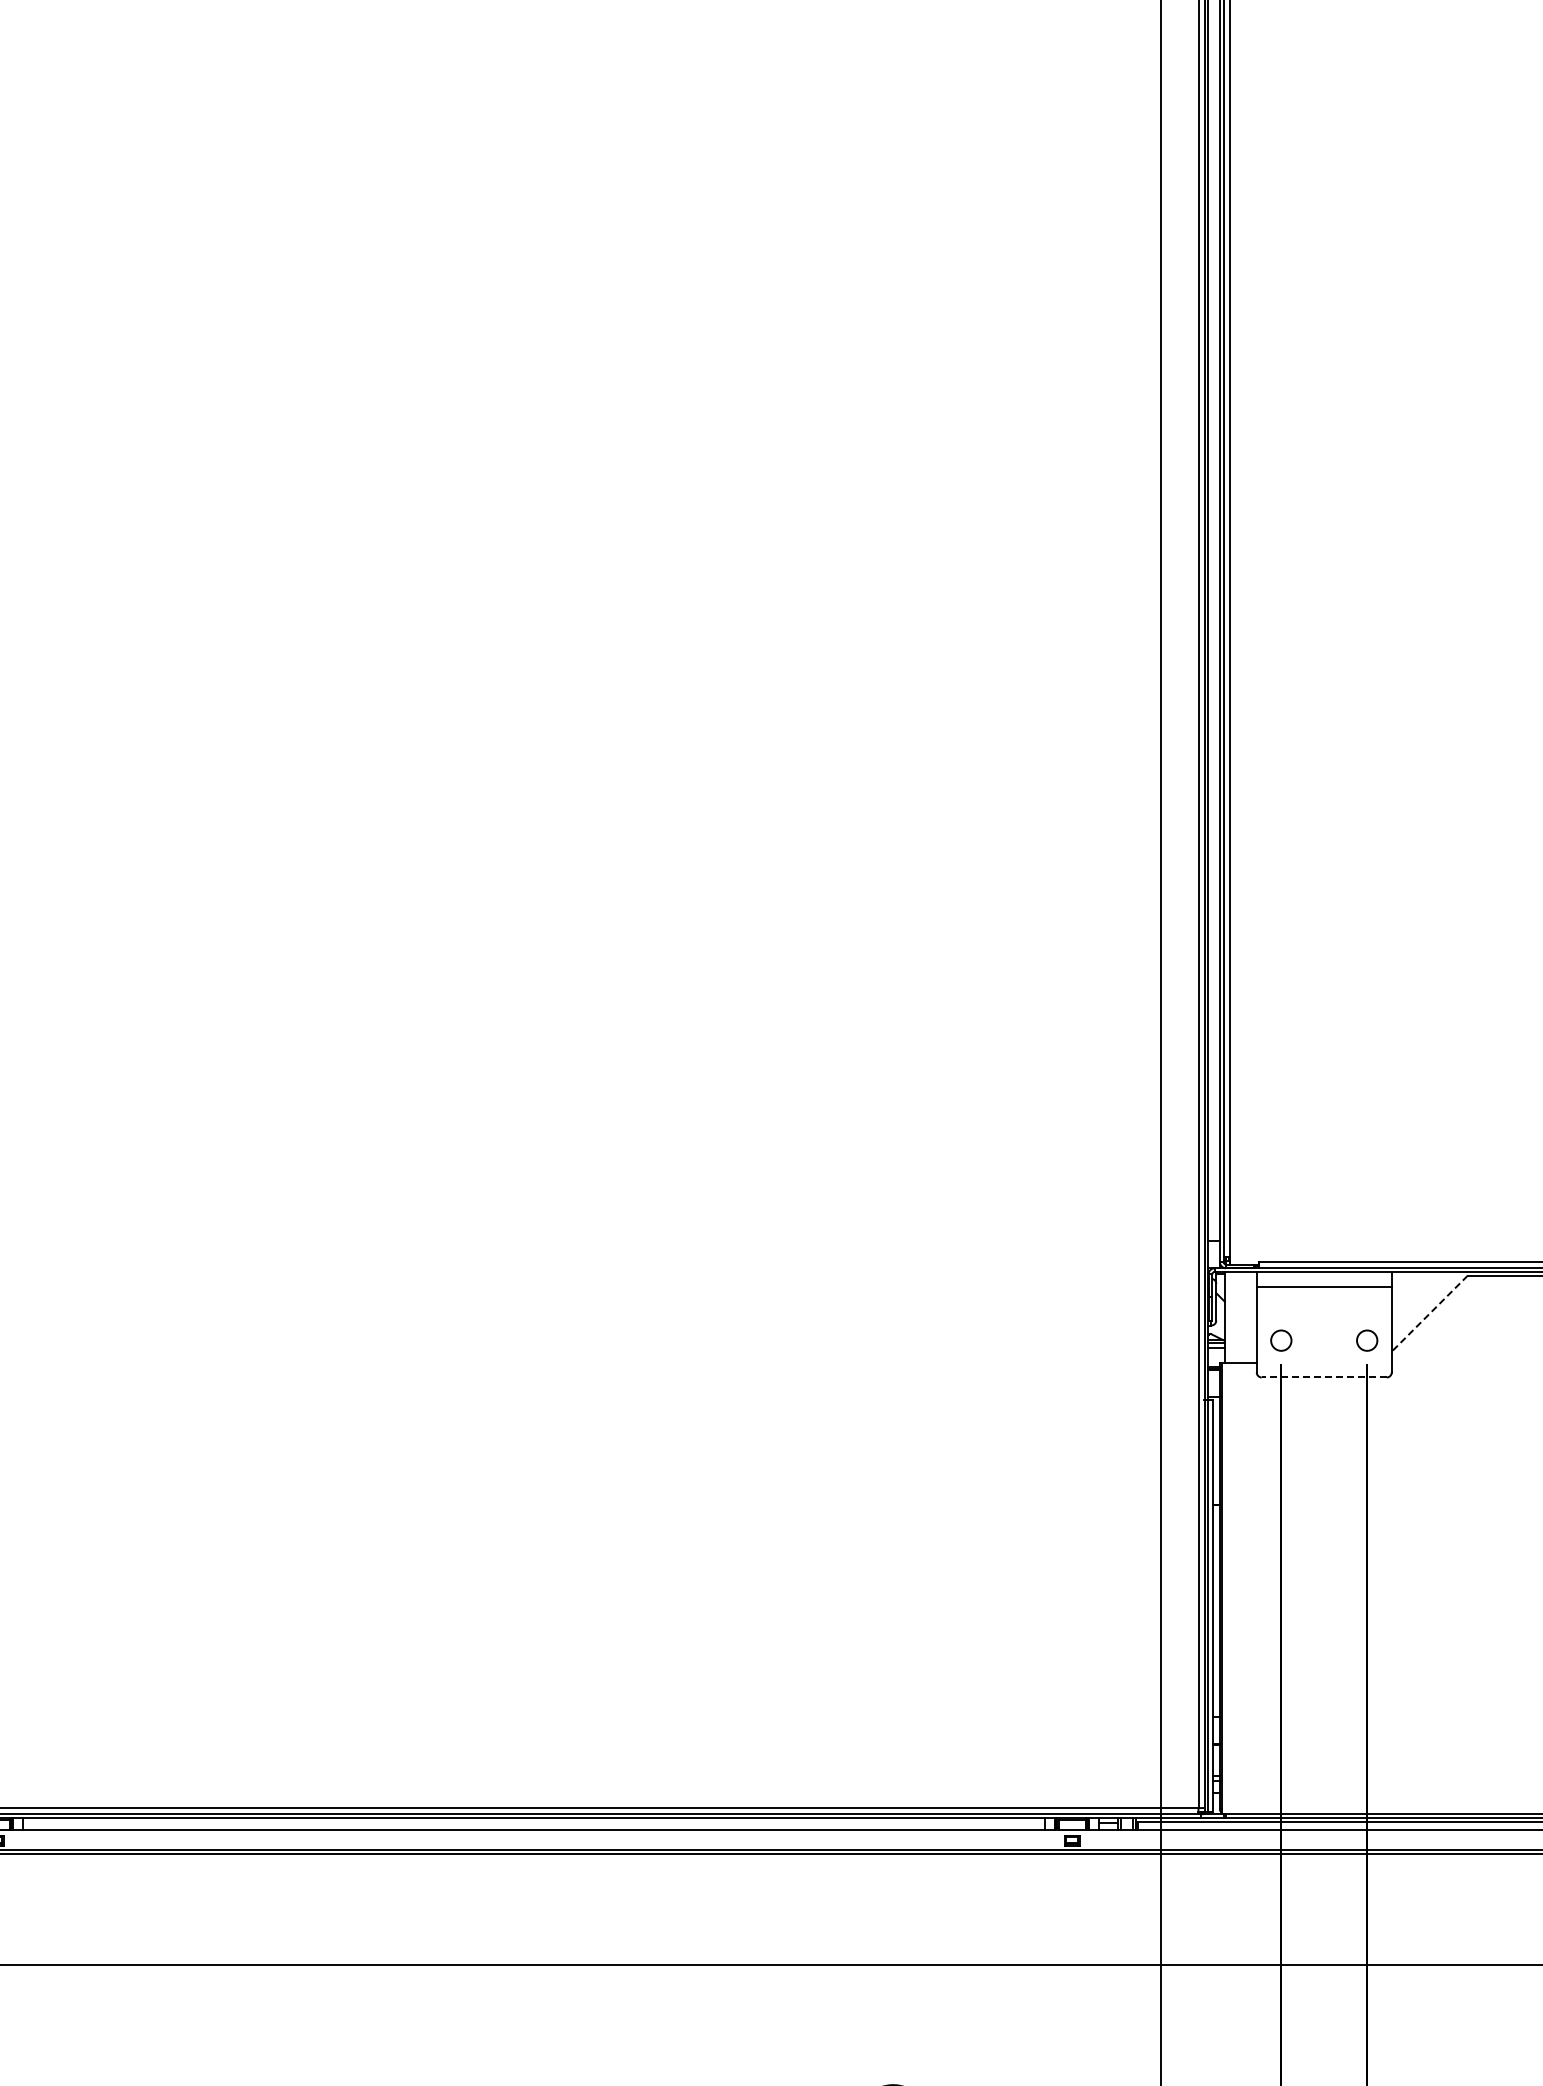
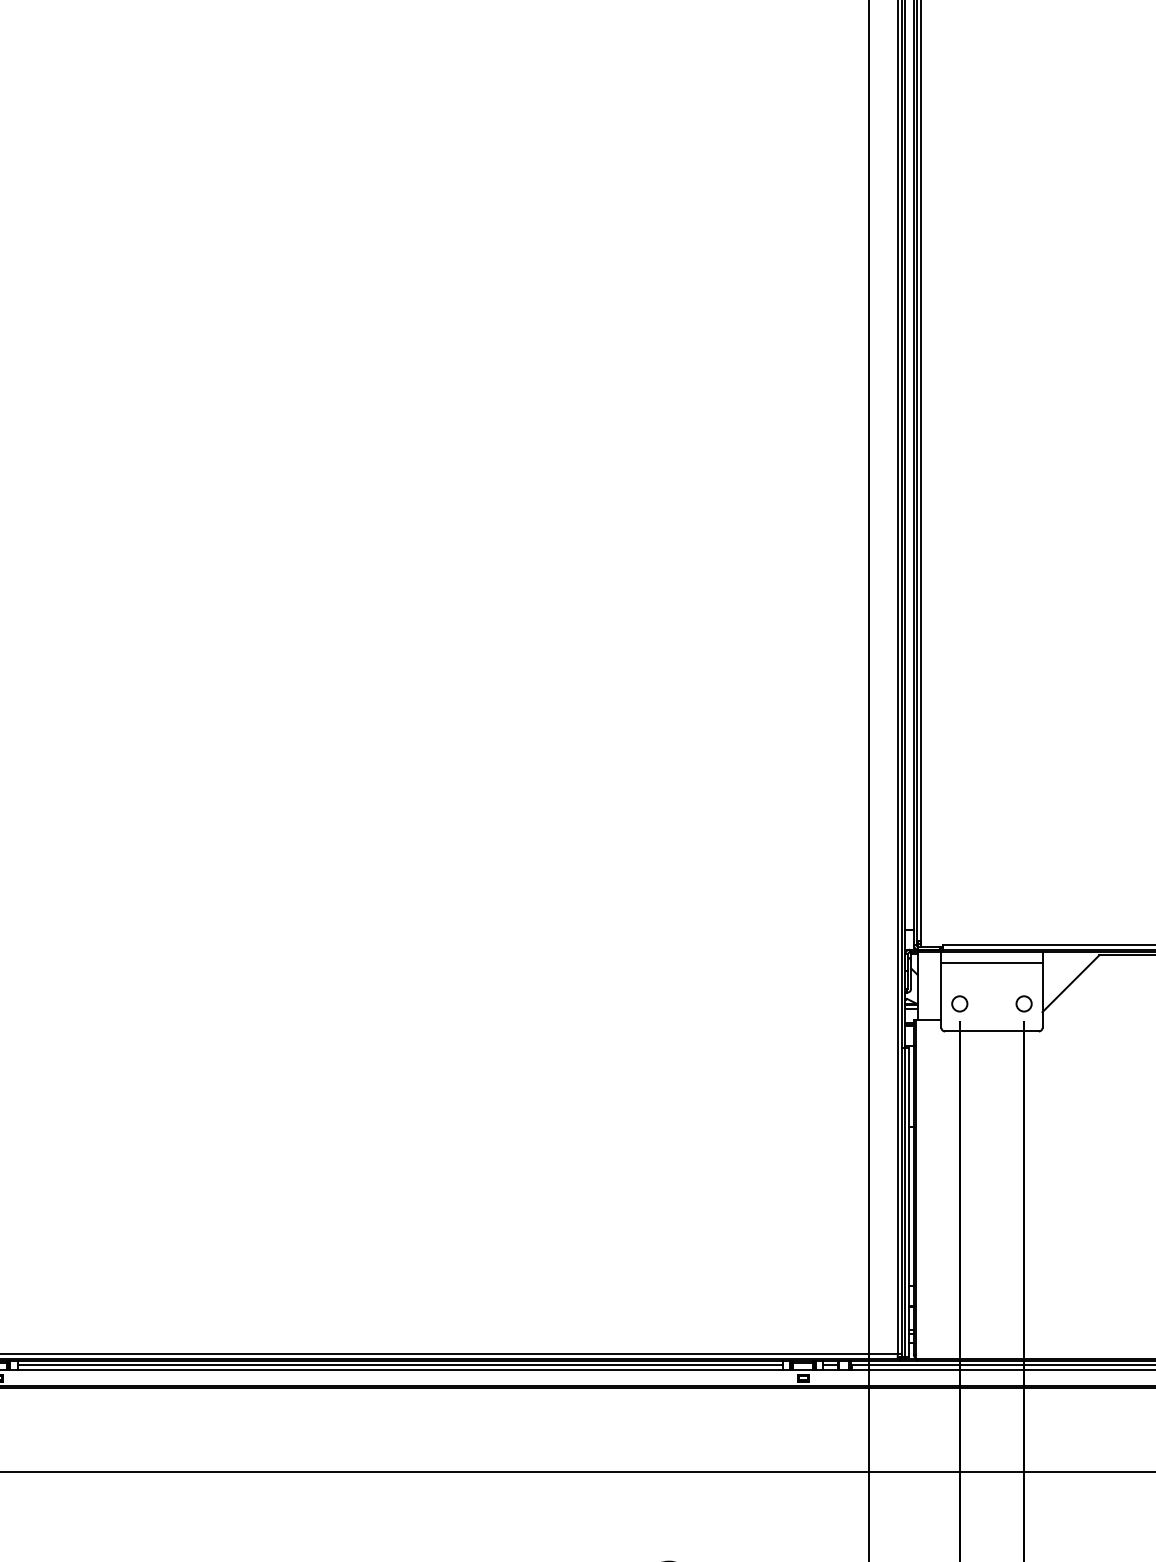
line: (1429, 1313) -> (1070, 983), dashed -> solid
line: (1324, 1377) -> (992, 1031), dashed -> solid
line: (534, 1823) -> (400, 1365), added

